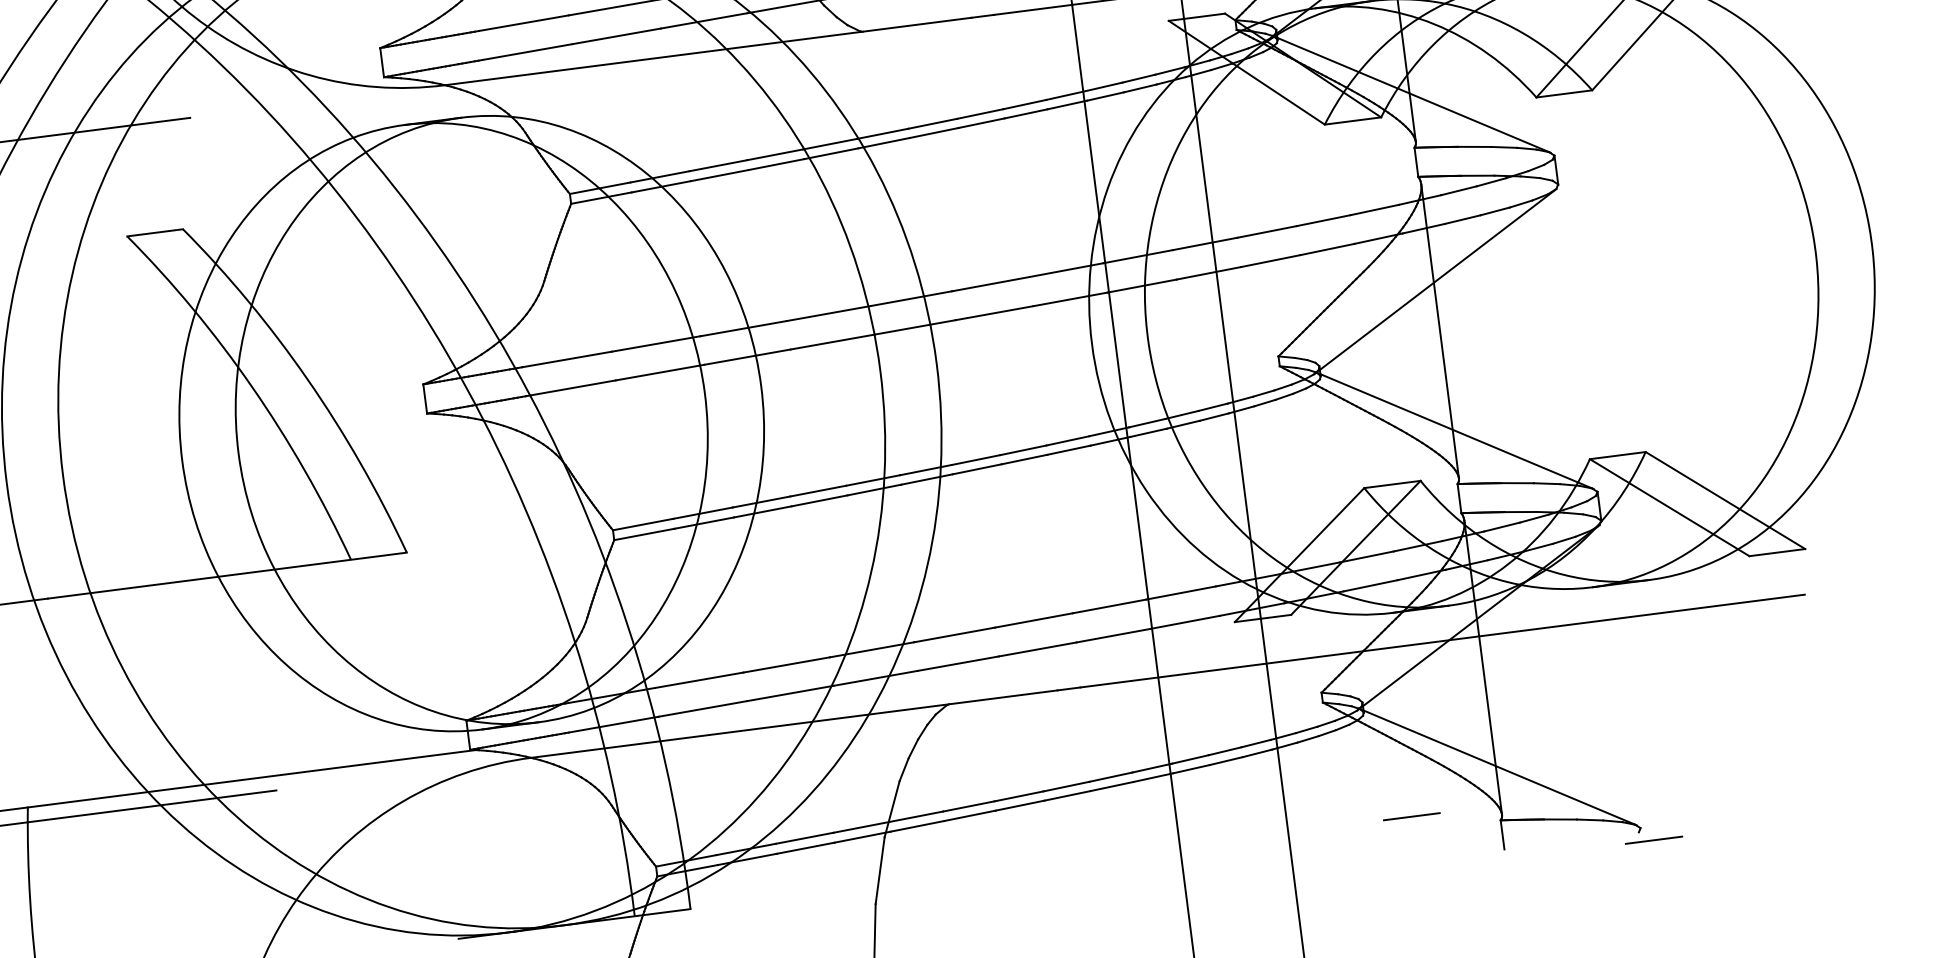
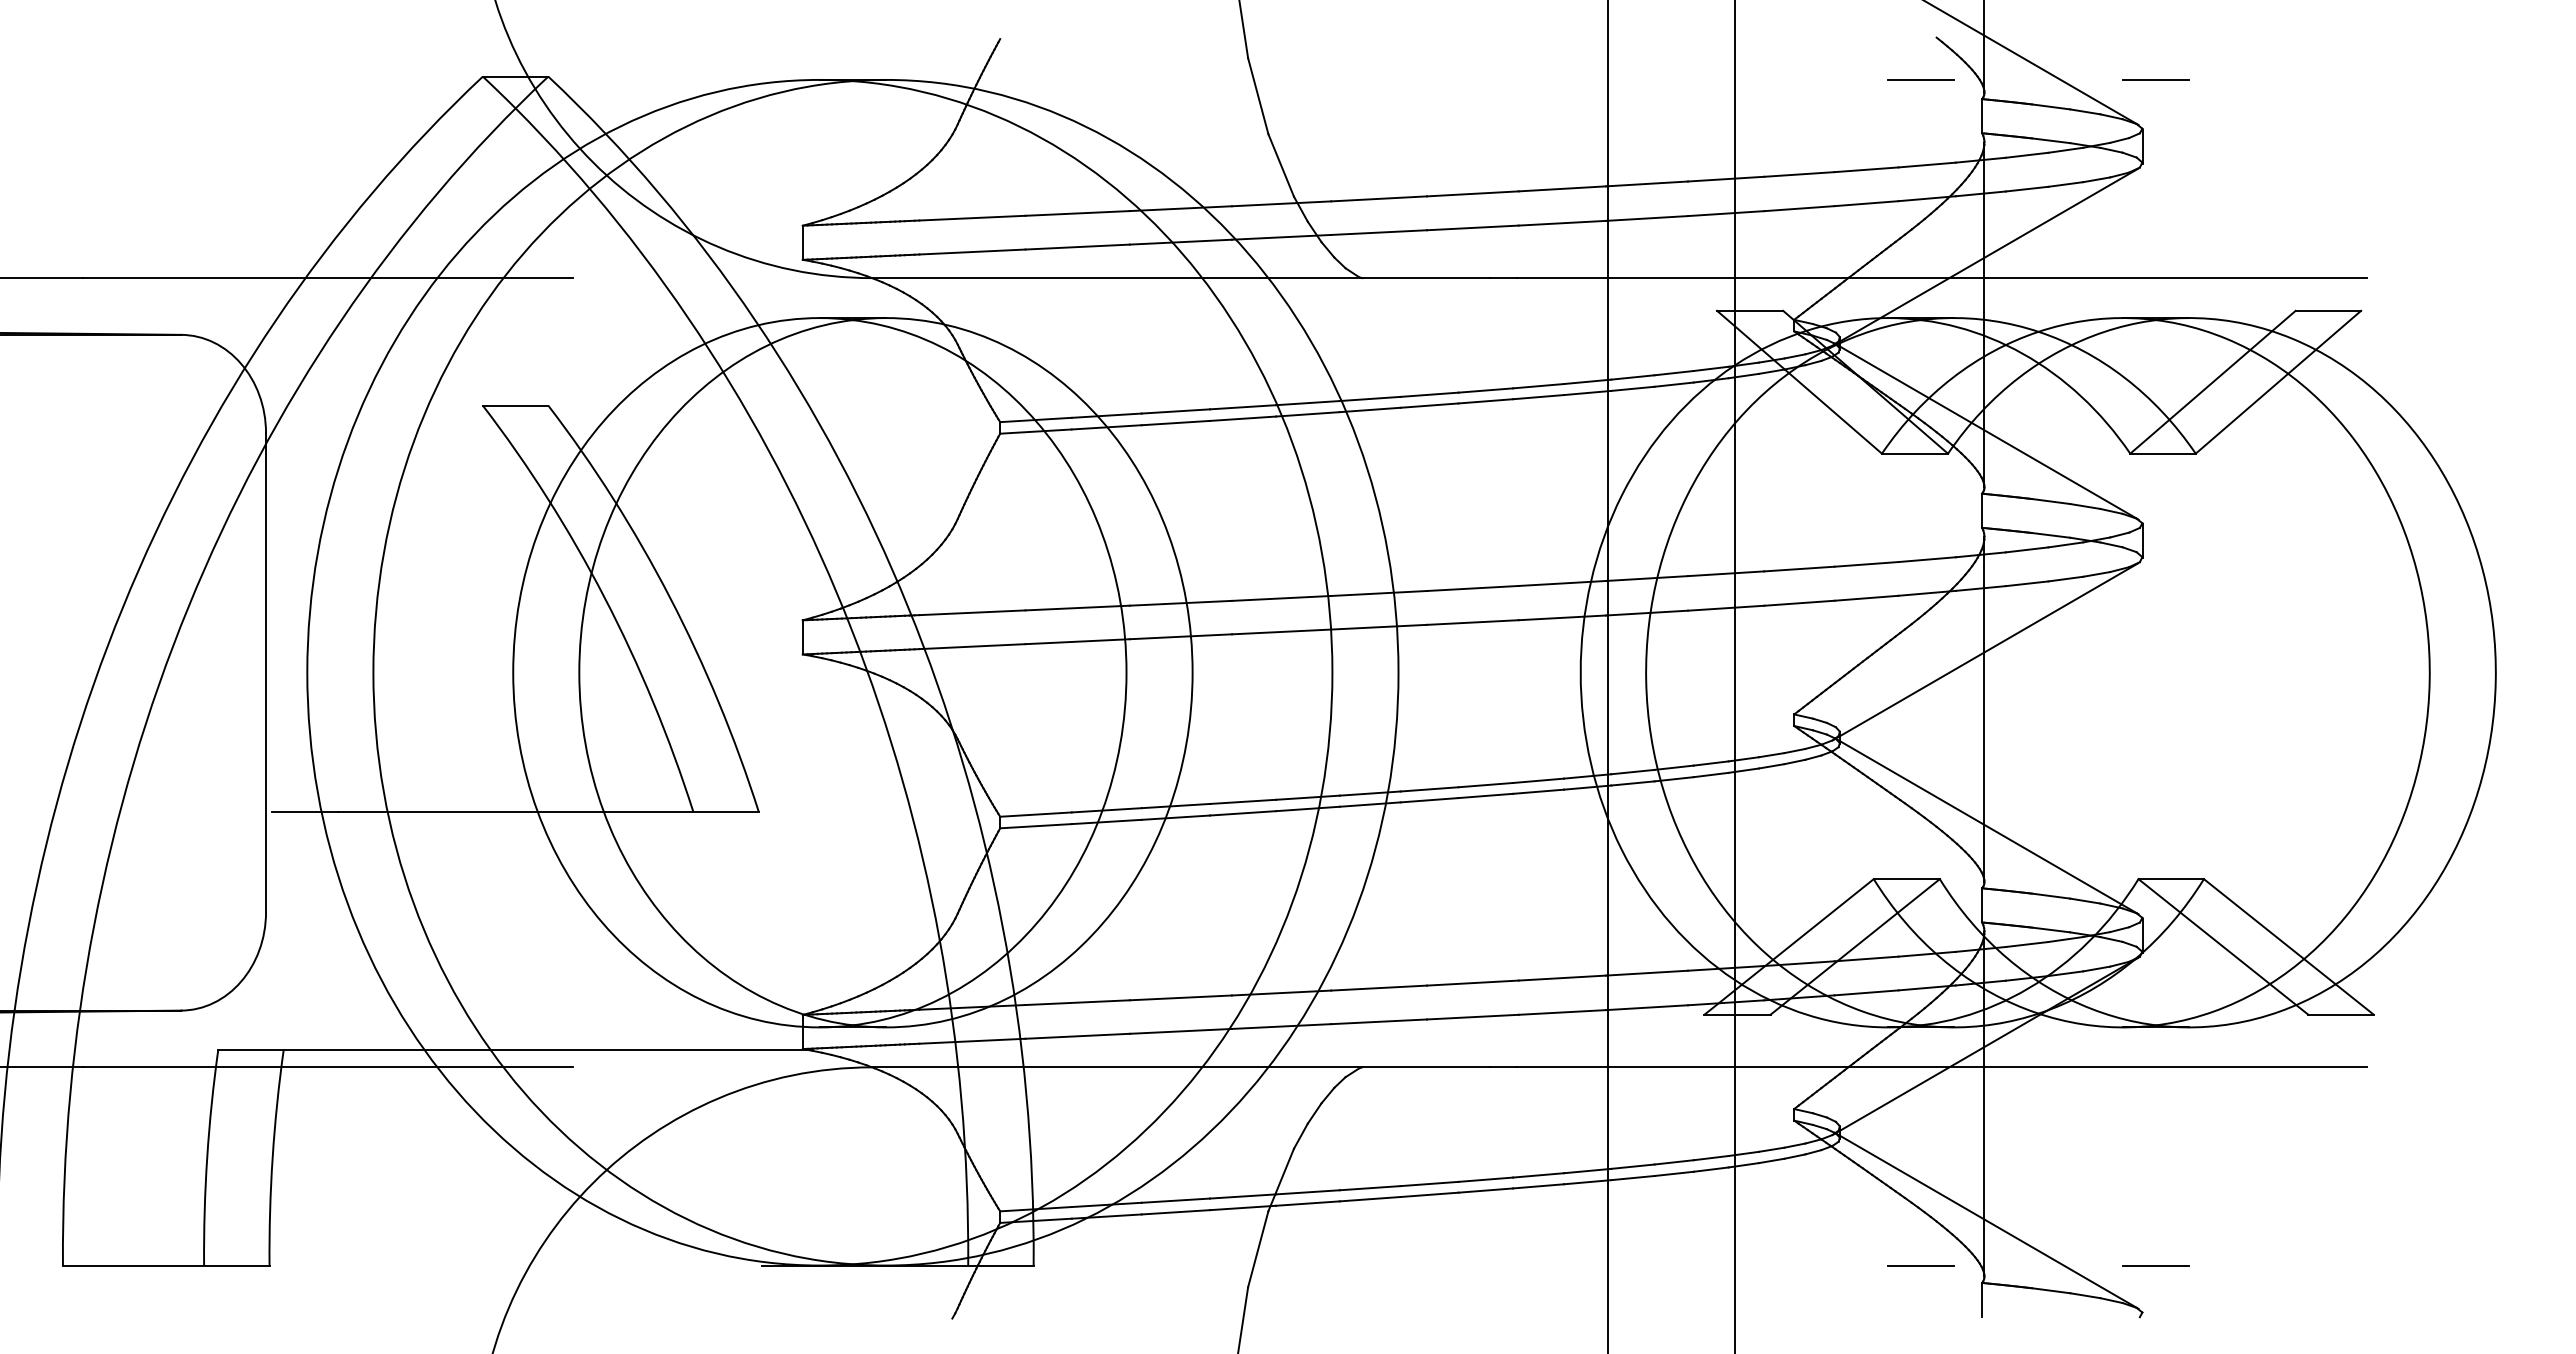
line: (1411, 816) -> (1920, 1265), moved
line: (1653, 840) -> (2155, 1265), moved

